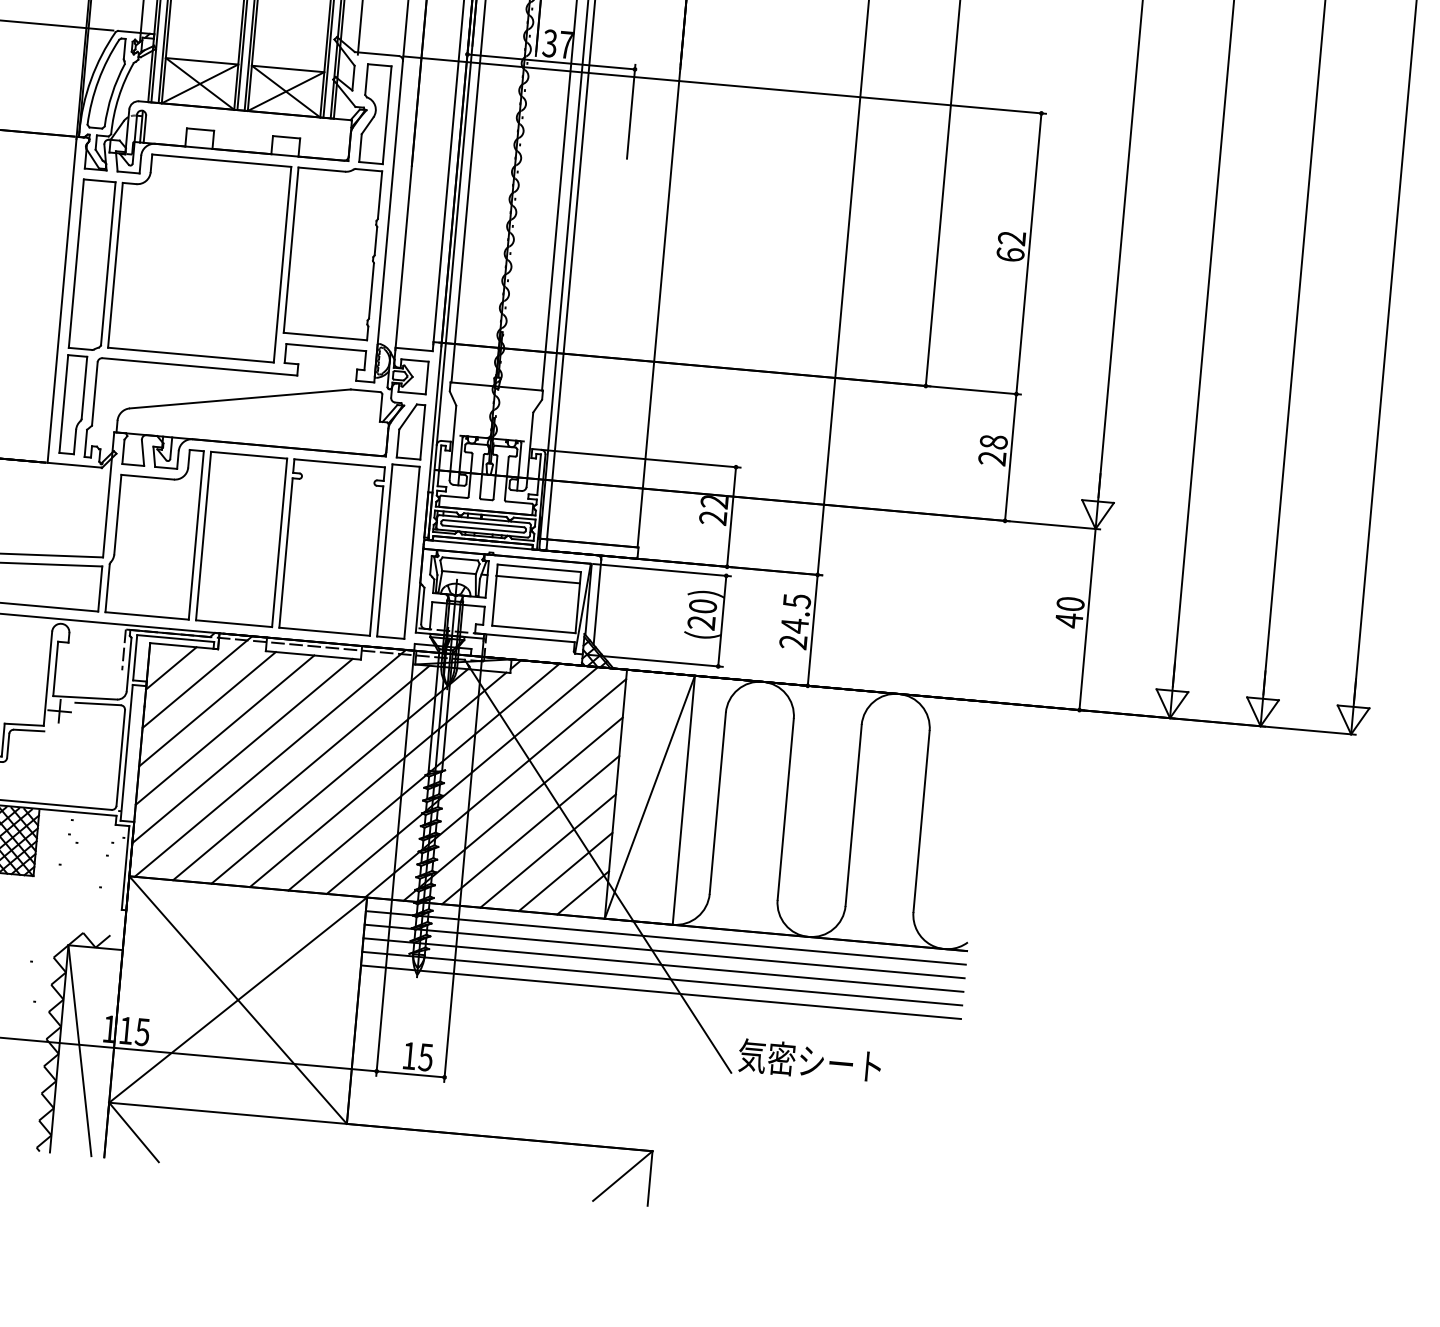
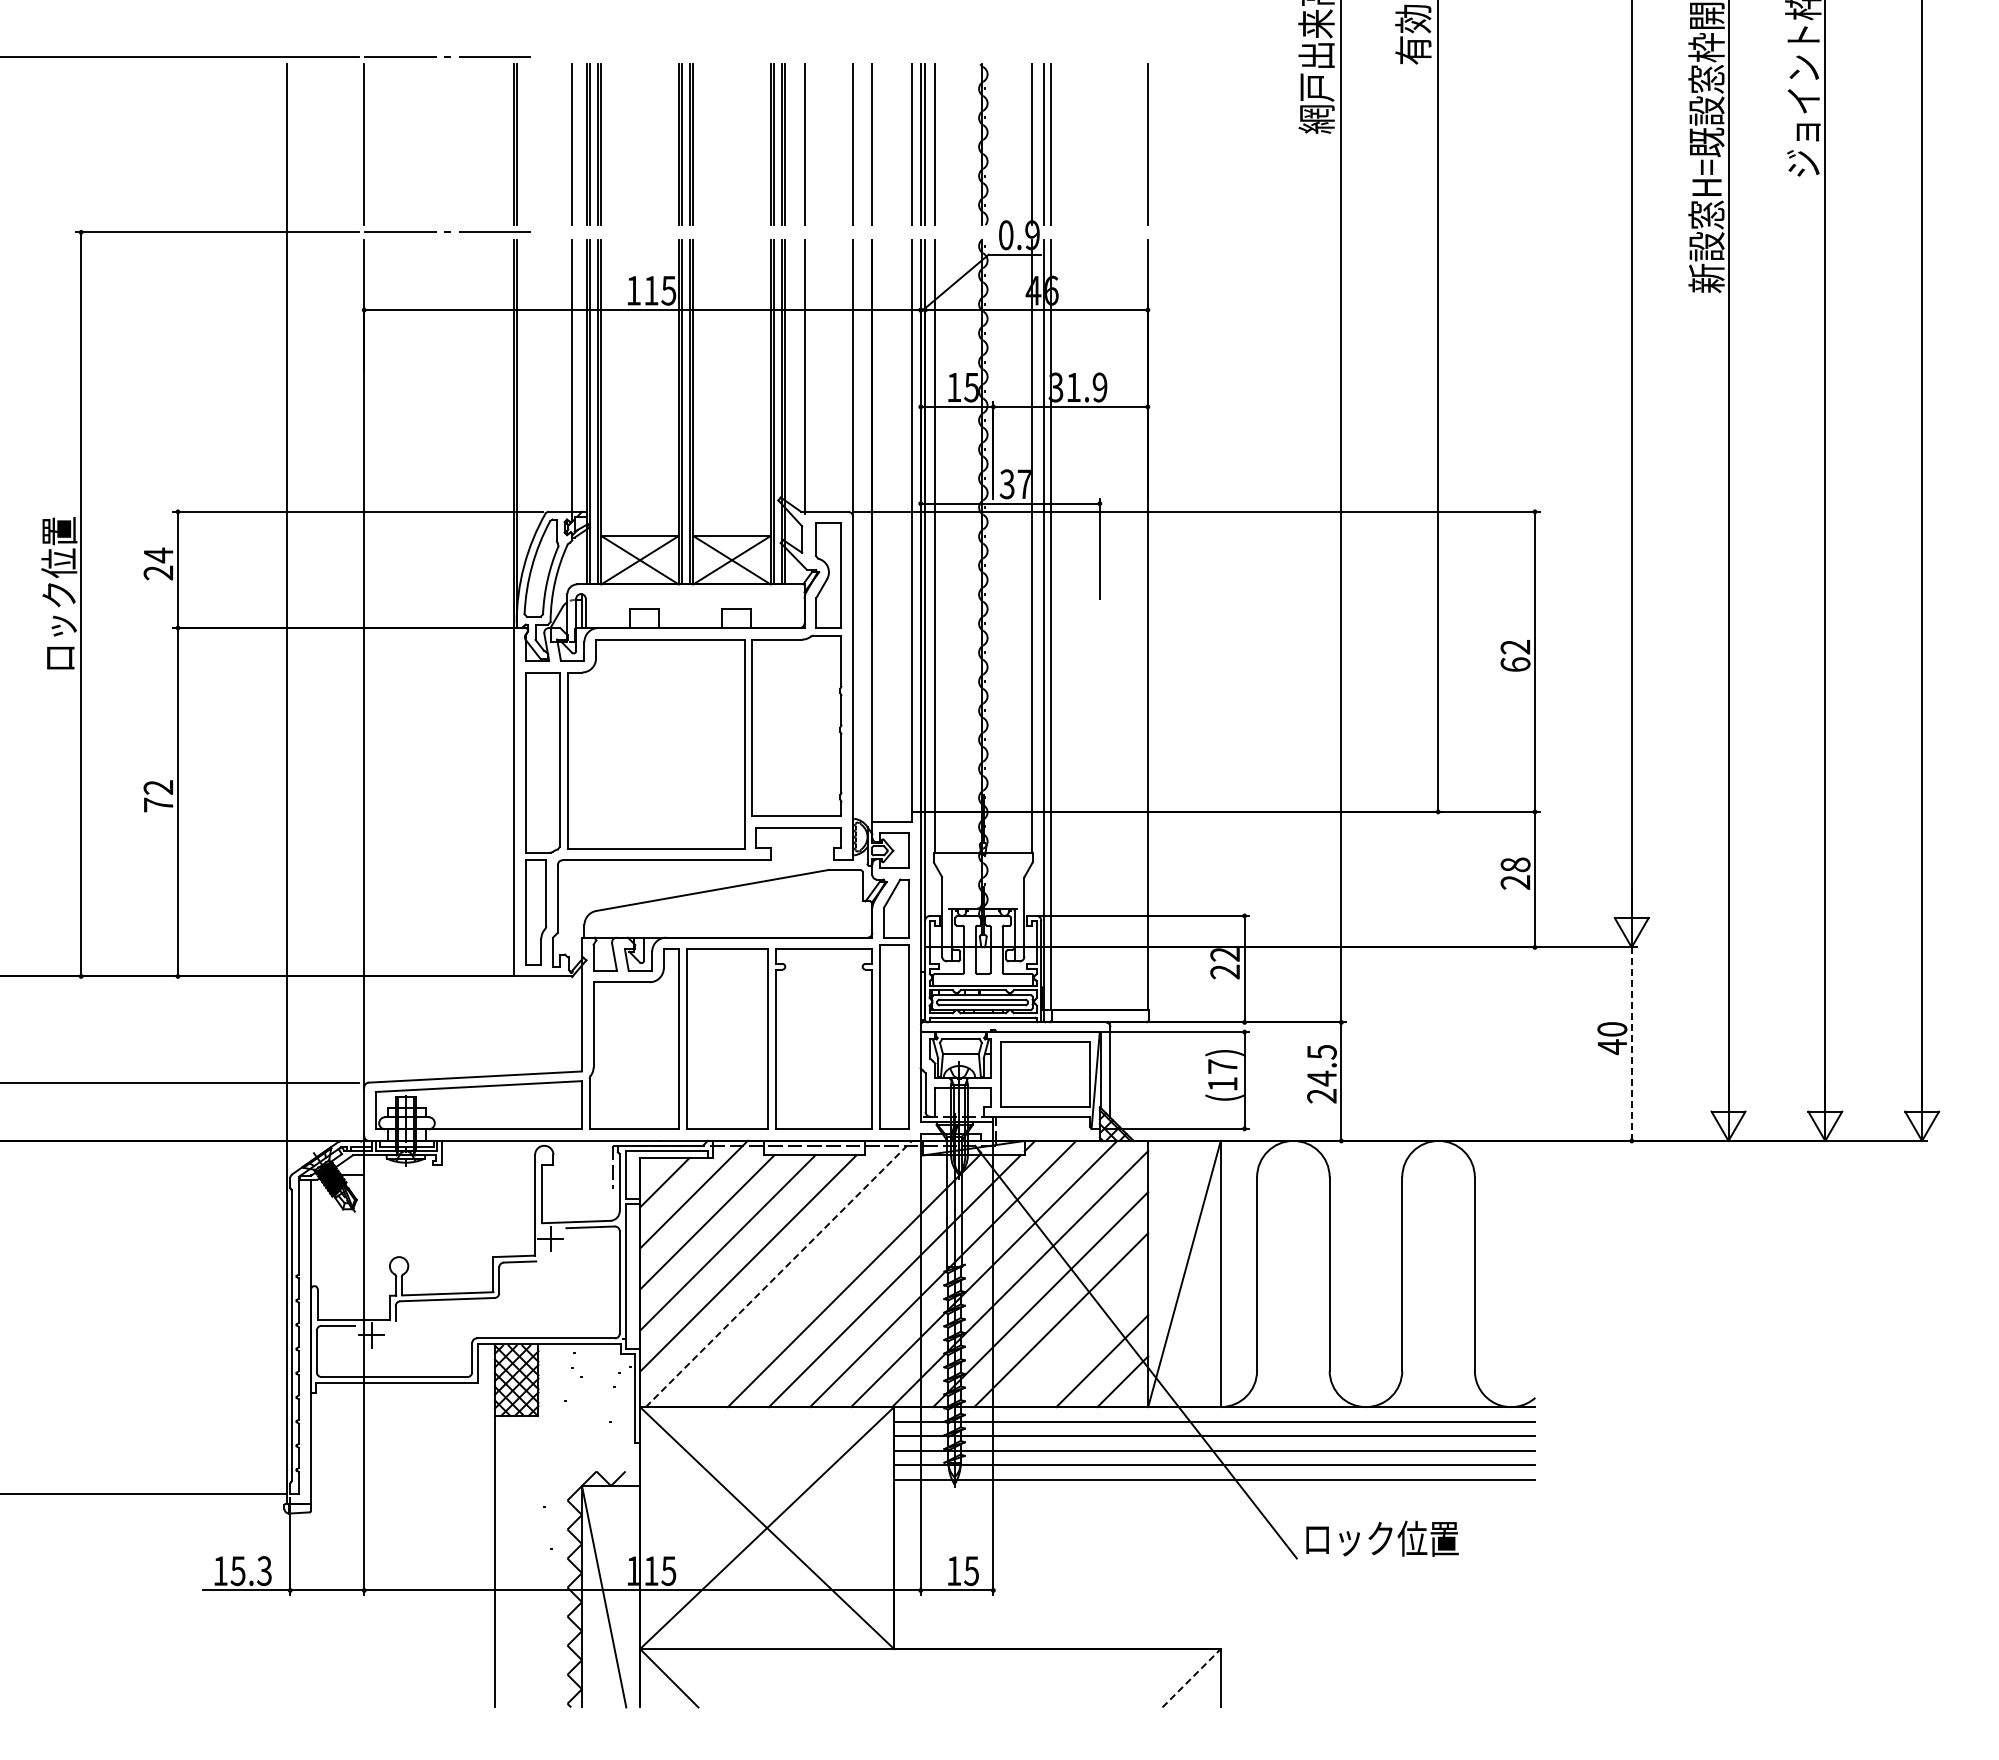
line: (538, 579) -> (1045, 1053), removed
text: (702, 614) -> (1222, 1075), (20) -> (17)
line: (1087, 619) -> (1631, 1044), solid -> dashed
line: (270, 762) -> (779, 1273), solid -> dashed
line: (301, 773) -> (812, 1281), removed
line: (547, 850) -> (1081, 1340), removed
text: (811, 1061) -> (1380, 1538), 気密シート -> ロック位置
line: (623, 1175) -> (1192, 1677), solid -> dashed

